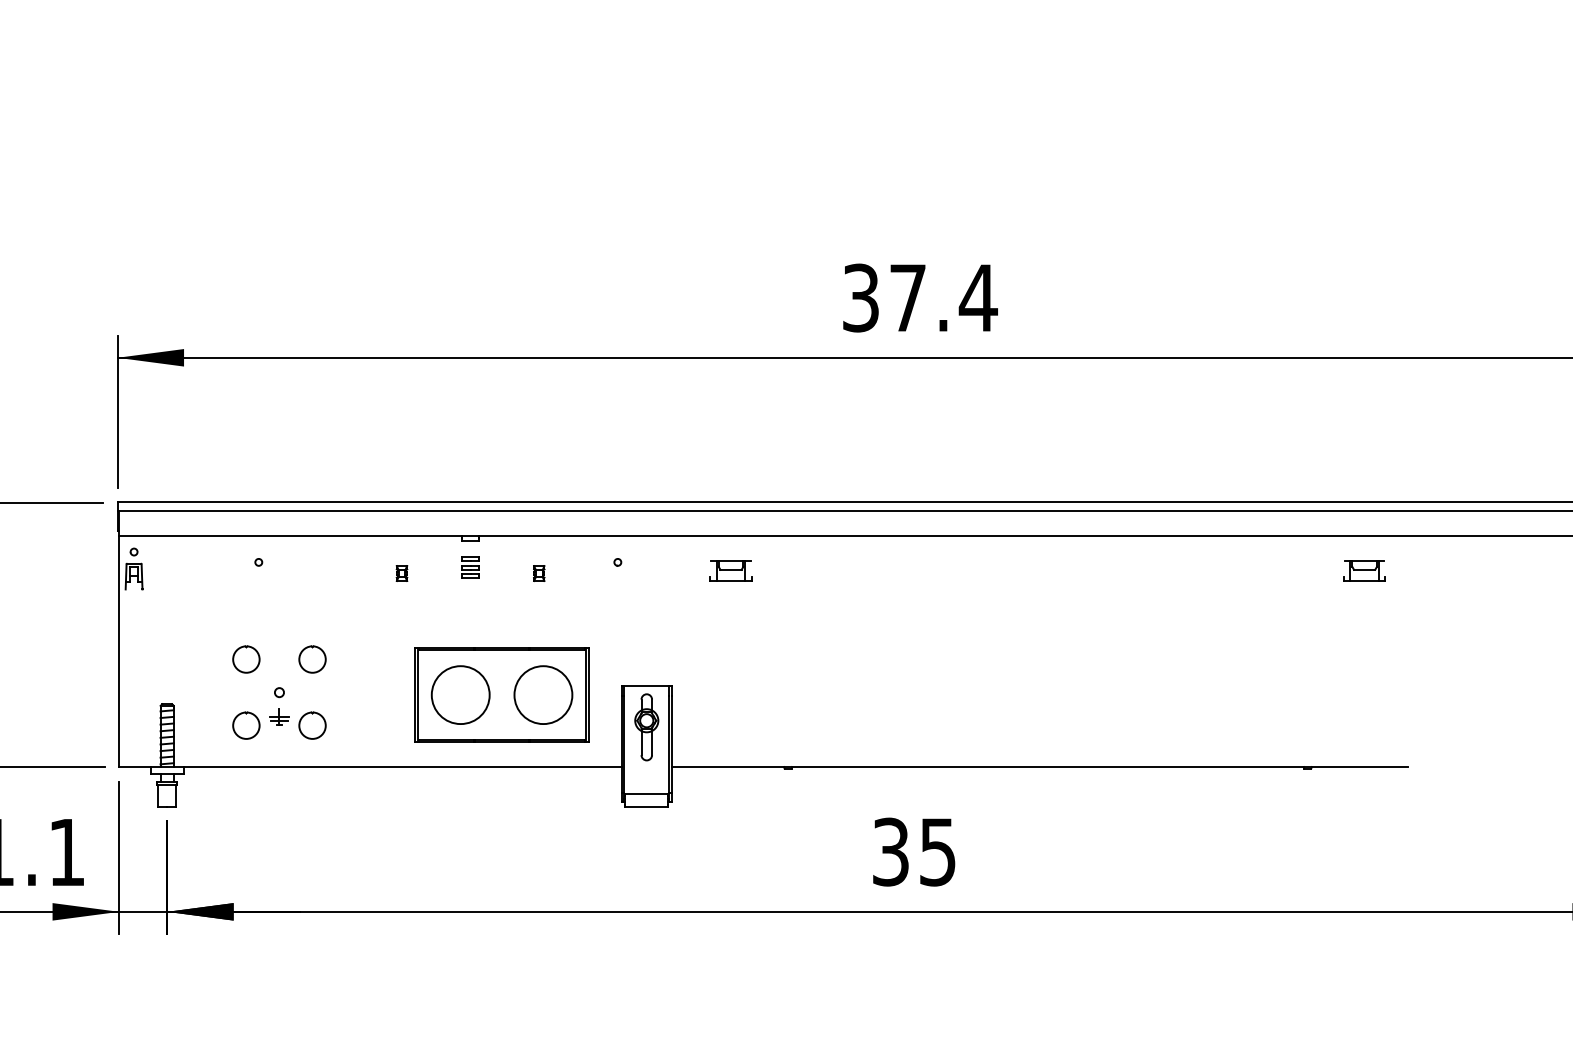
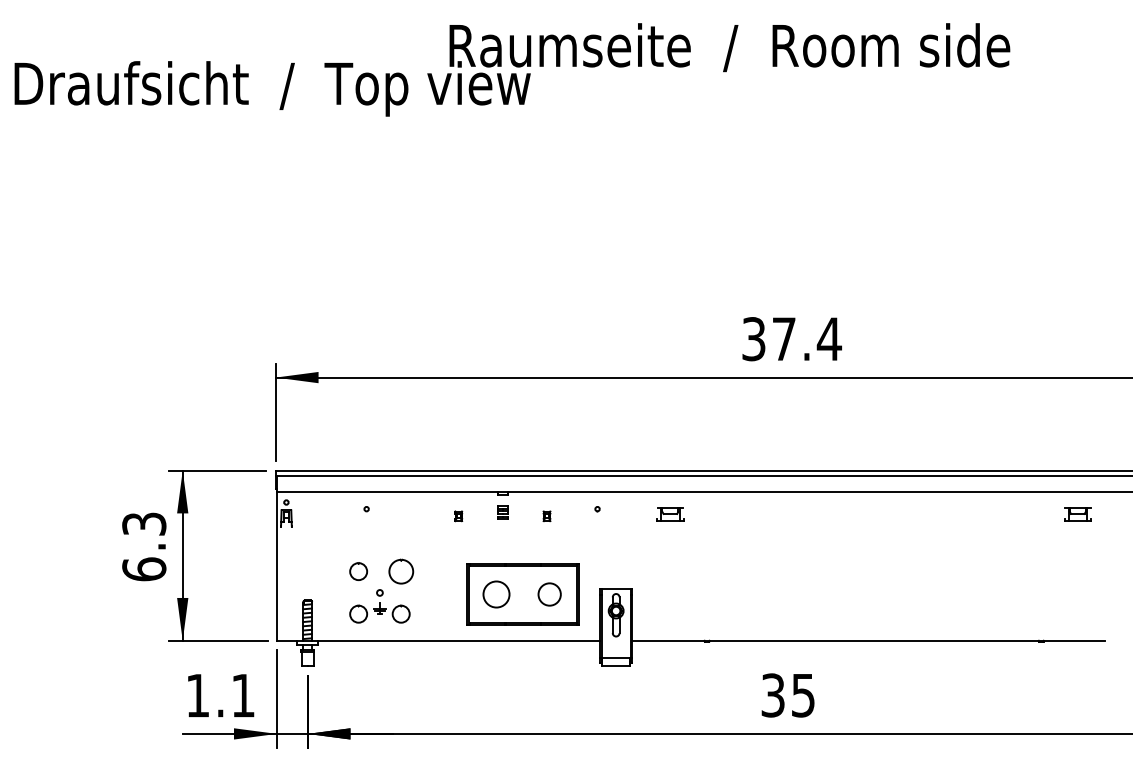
part: (311, 659) -> (400, 571), size x1.4
circle: (460, 695) -> (496, 594), size x0.7
circle: (543, 695) -> (549, 594), size x0.6

